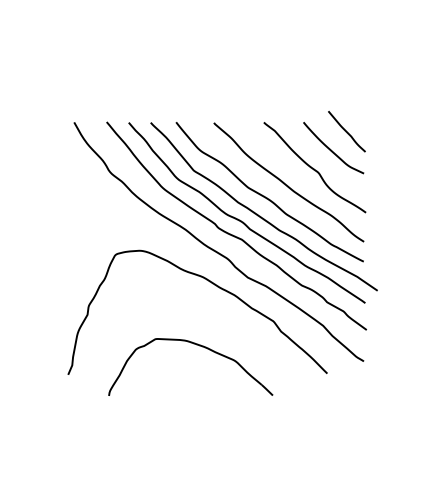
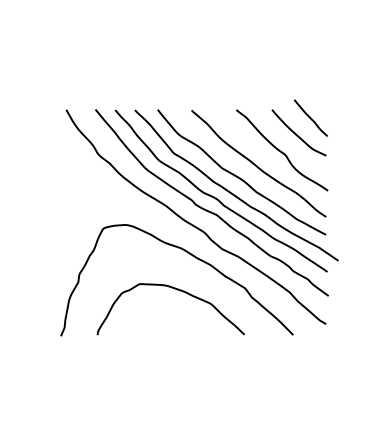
part: (198, 346) -> (177, 290), moved

